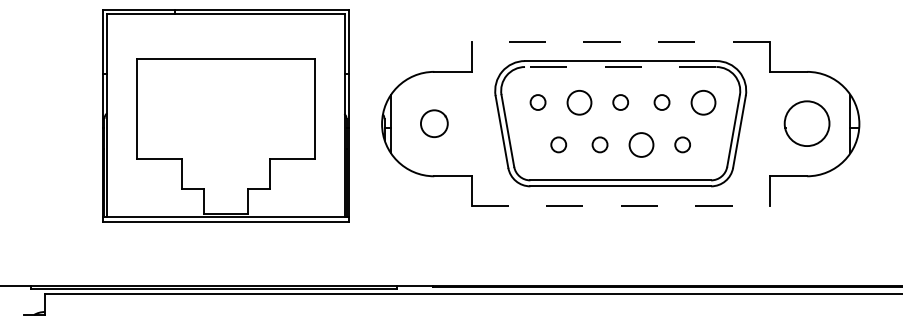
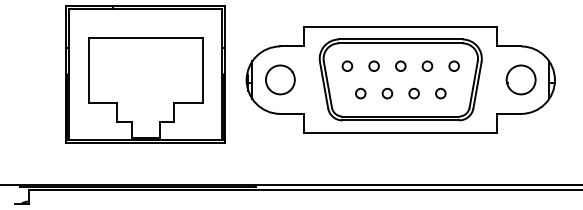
line: (620, 42) -> (400, 27), dashed -> solid
line: (620, 67) -> (400, 43), dashed -> solid
circle: (578, 101) -> (373, 65), size x0.62
circle: (702, 101) -> (453, 65), size x0.62
part: (434, 123) -> (280, 79), size x1.67
circle: (640, 144) -> (413, 93), size x0.62
line: (621, 206) -> (401, 133), dashed -> solid

